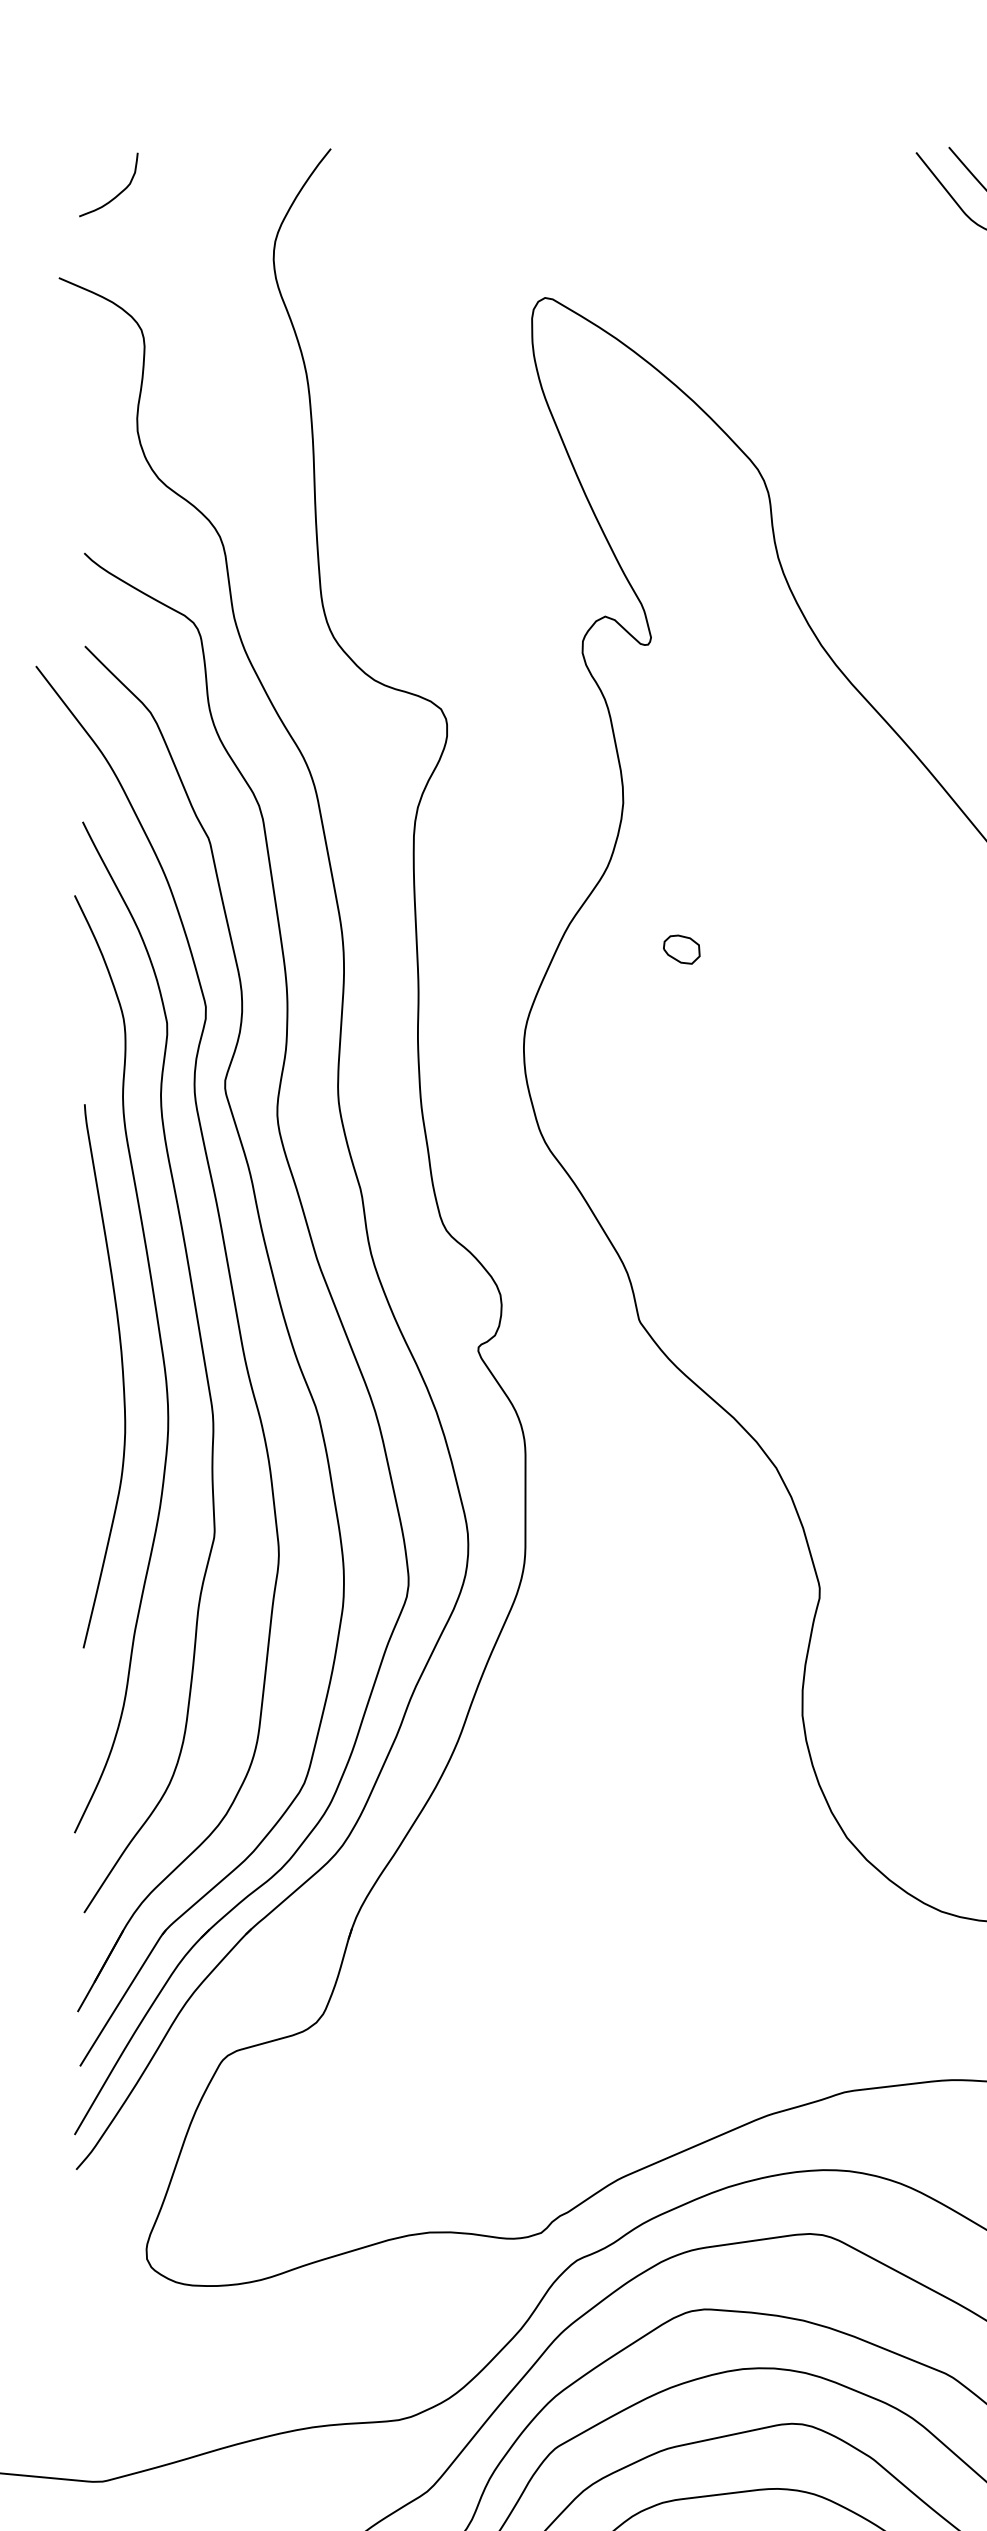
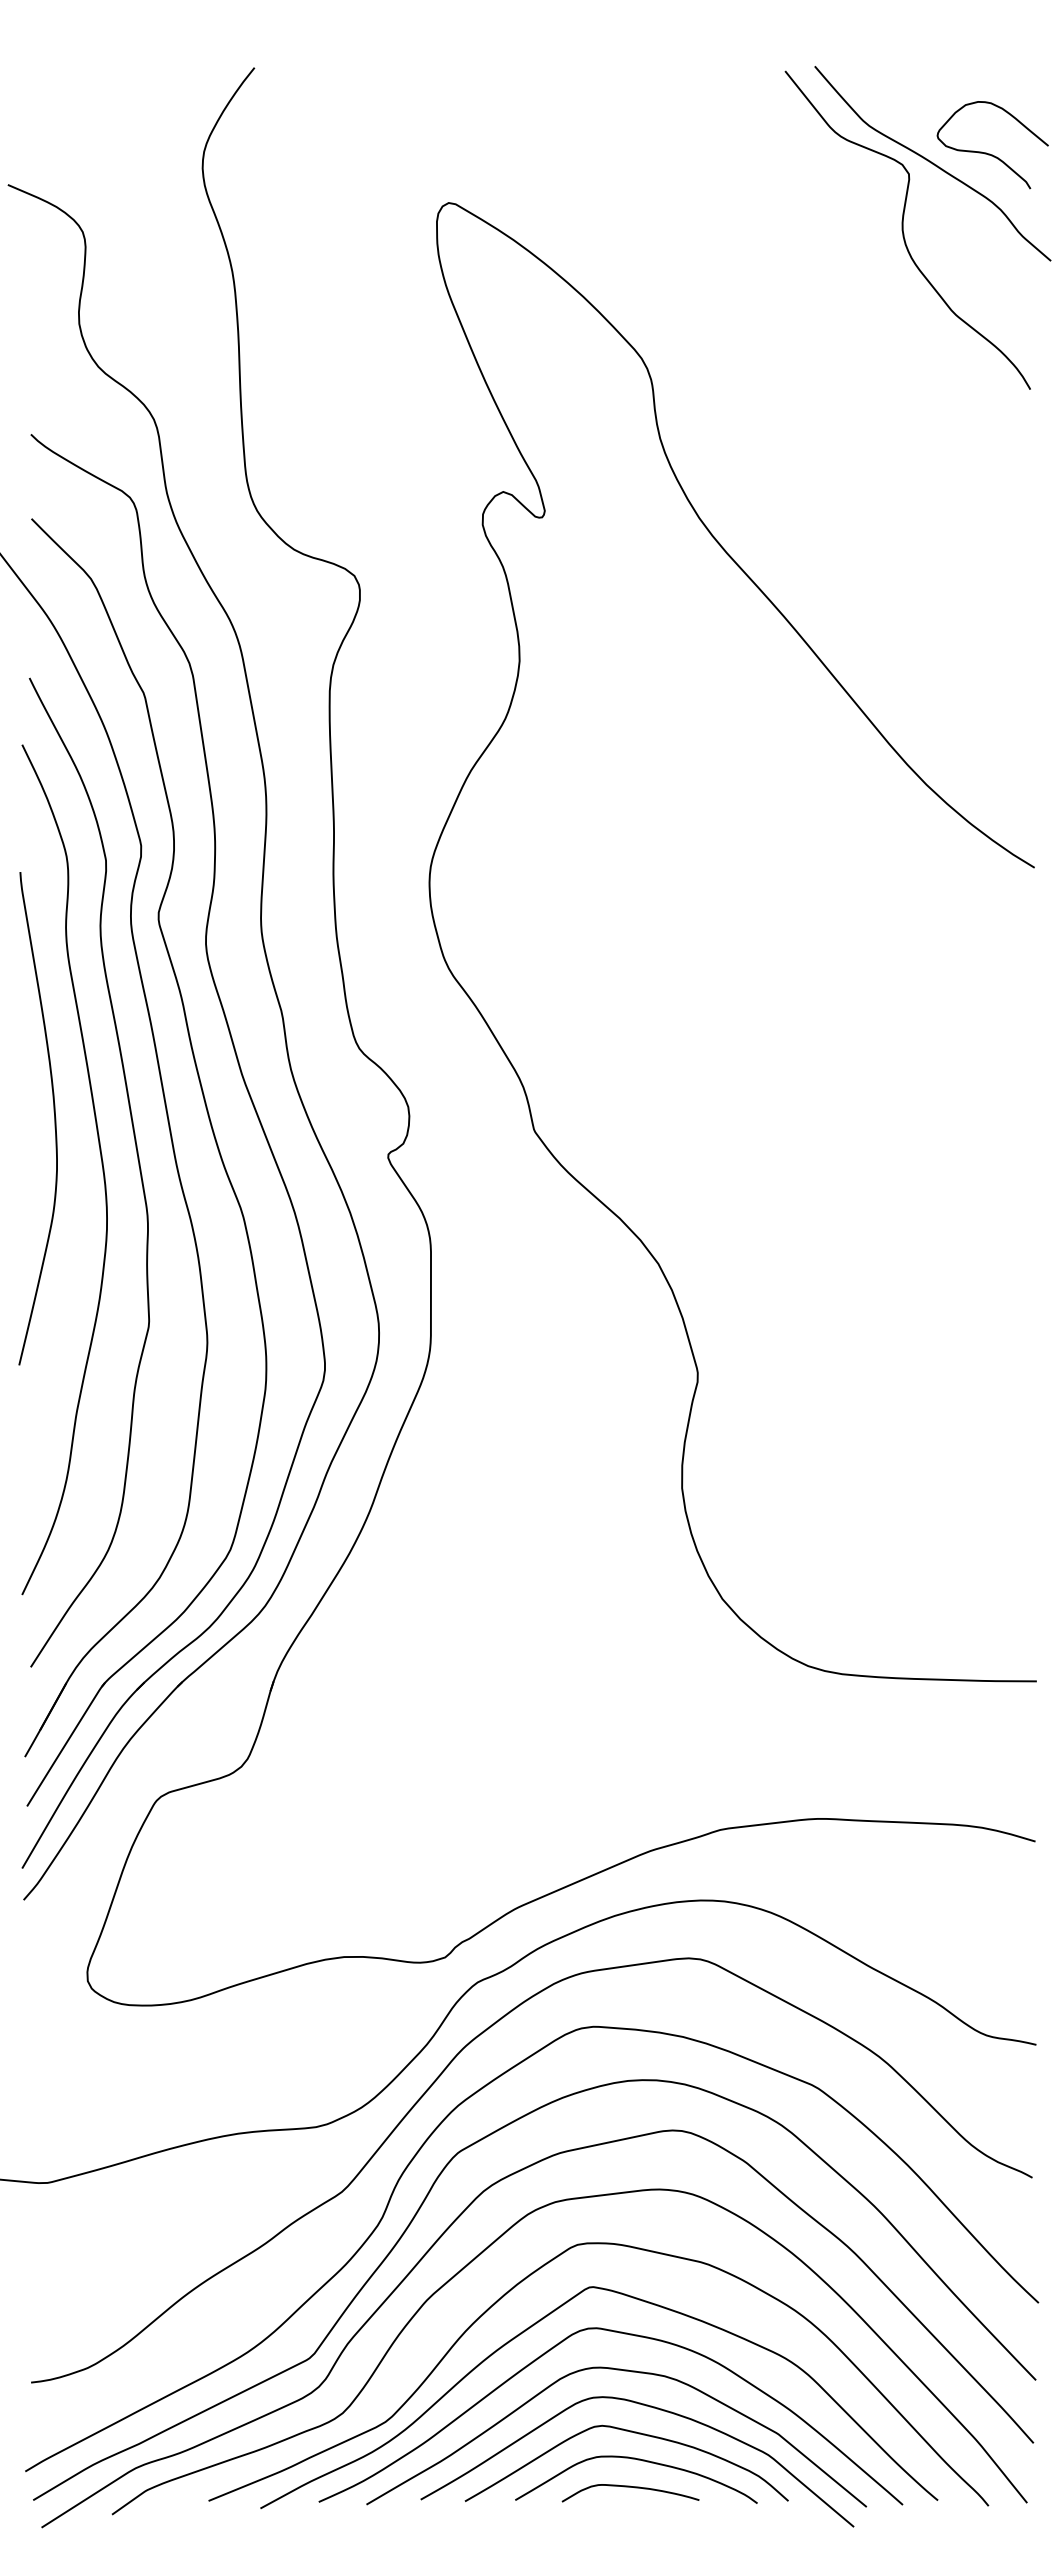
curve: (118, 193) -> (61, 108), removed
part: (681, 949) -> (572, 793), removed
curve: (122, 1376) -> (54, 1118), moved

